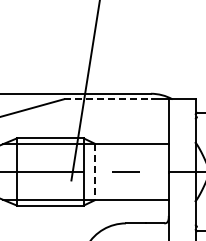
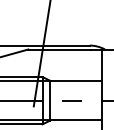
line: (108, 99) -> (59, 49), dashed -> solid
line: (95, 172) -> (50, 101), dashed -> solid

